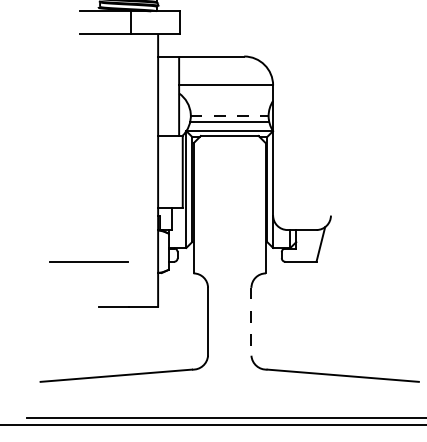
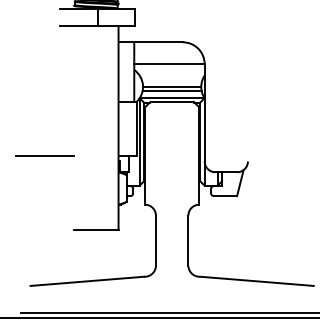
line: (230, 115) -> (172, 86), dashed -> solid
line: (88, 261) -> (44, 155), moved
line: (251, 322) -> (188, 241), dashed -> solid

